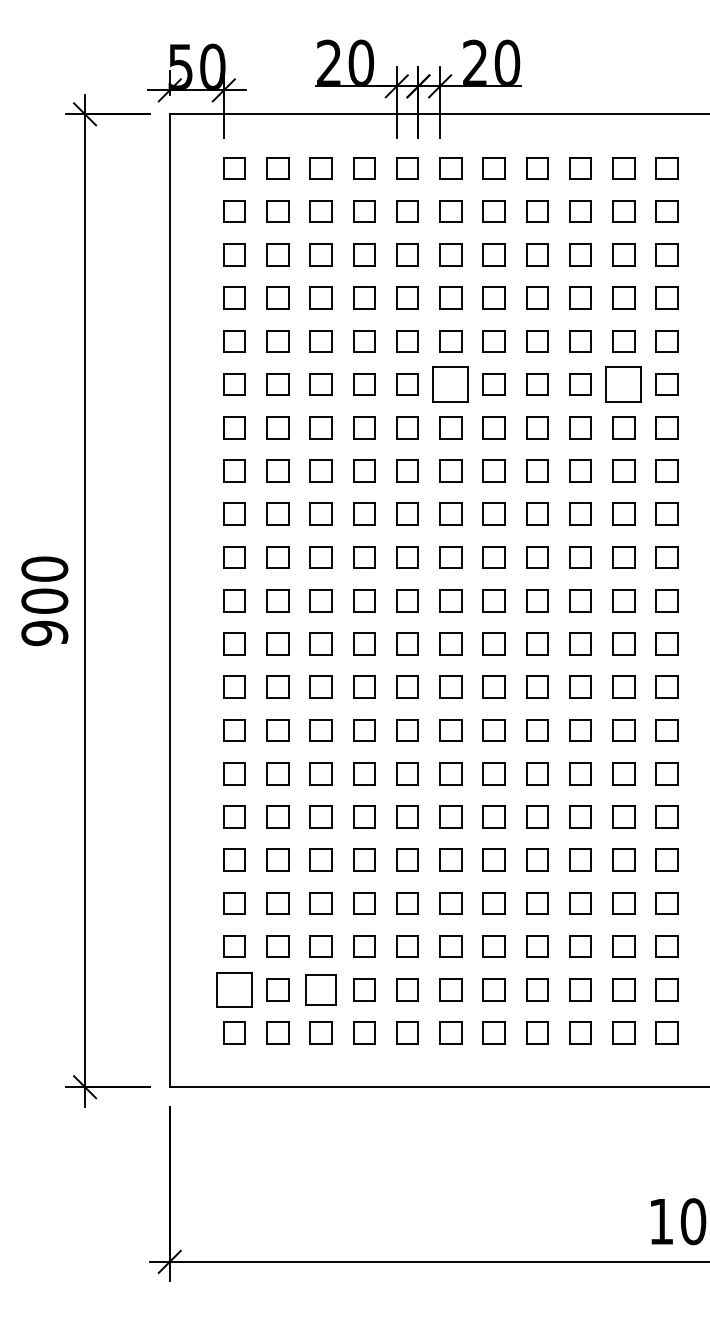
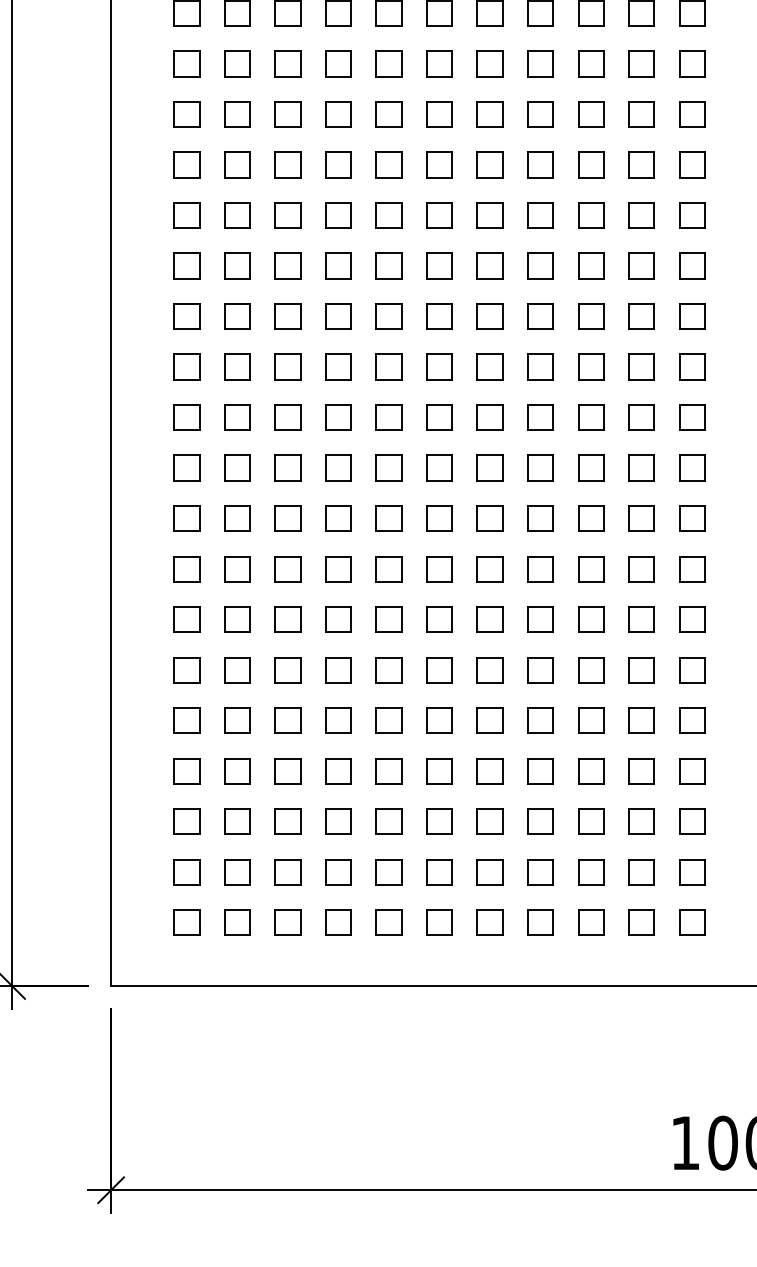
part: (450, 384) -> (439, 164), size x0.62
part: (623, 384) -> (641, 164), size x0.62
part: (234, 989) -> (186, 871), size x0.62
part: (320, 989) -> (287, 871), size x0.71

